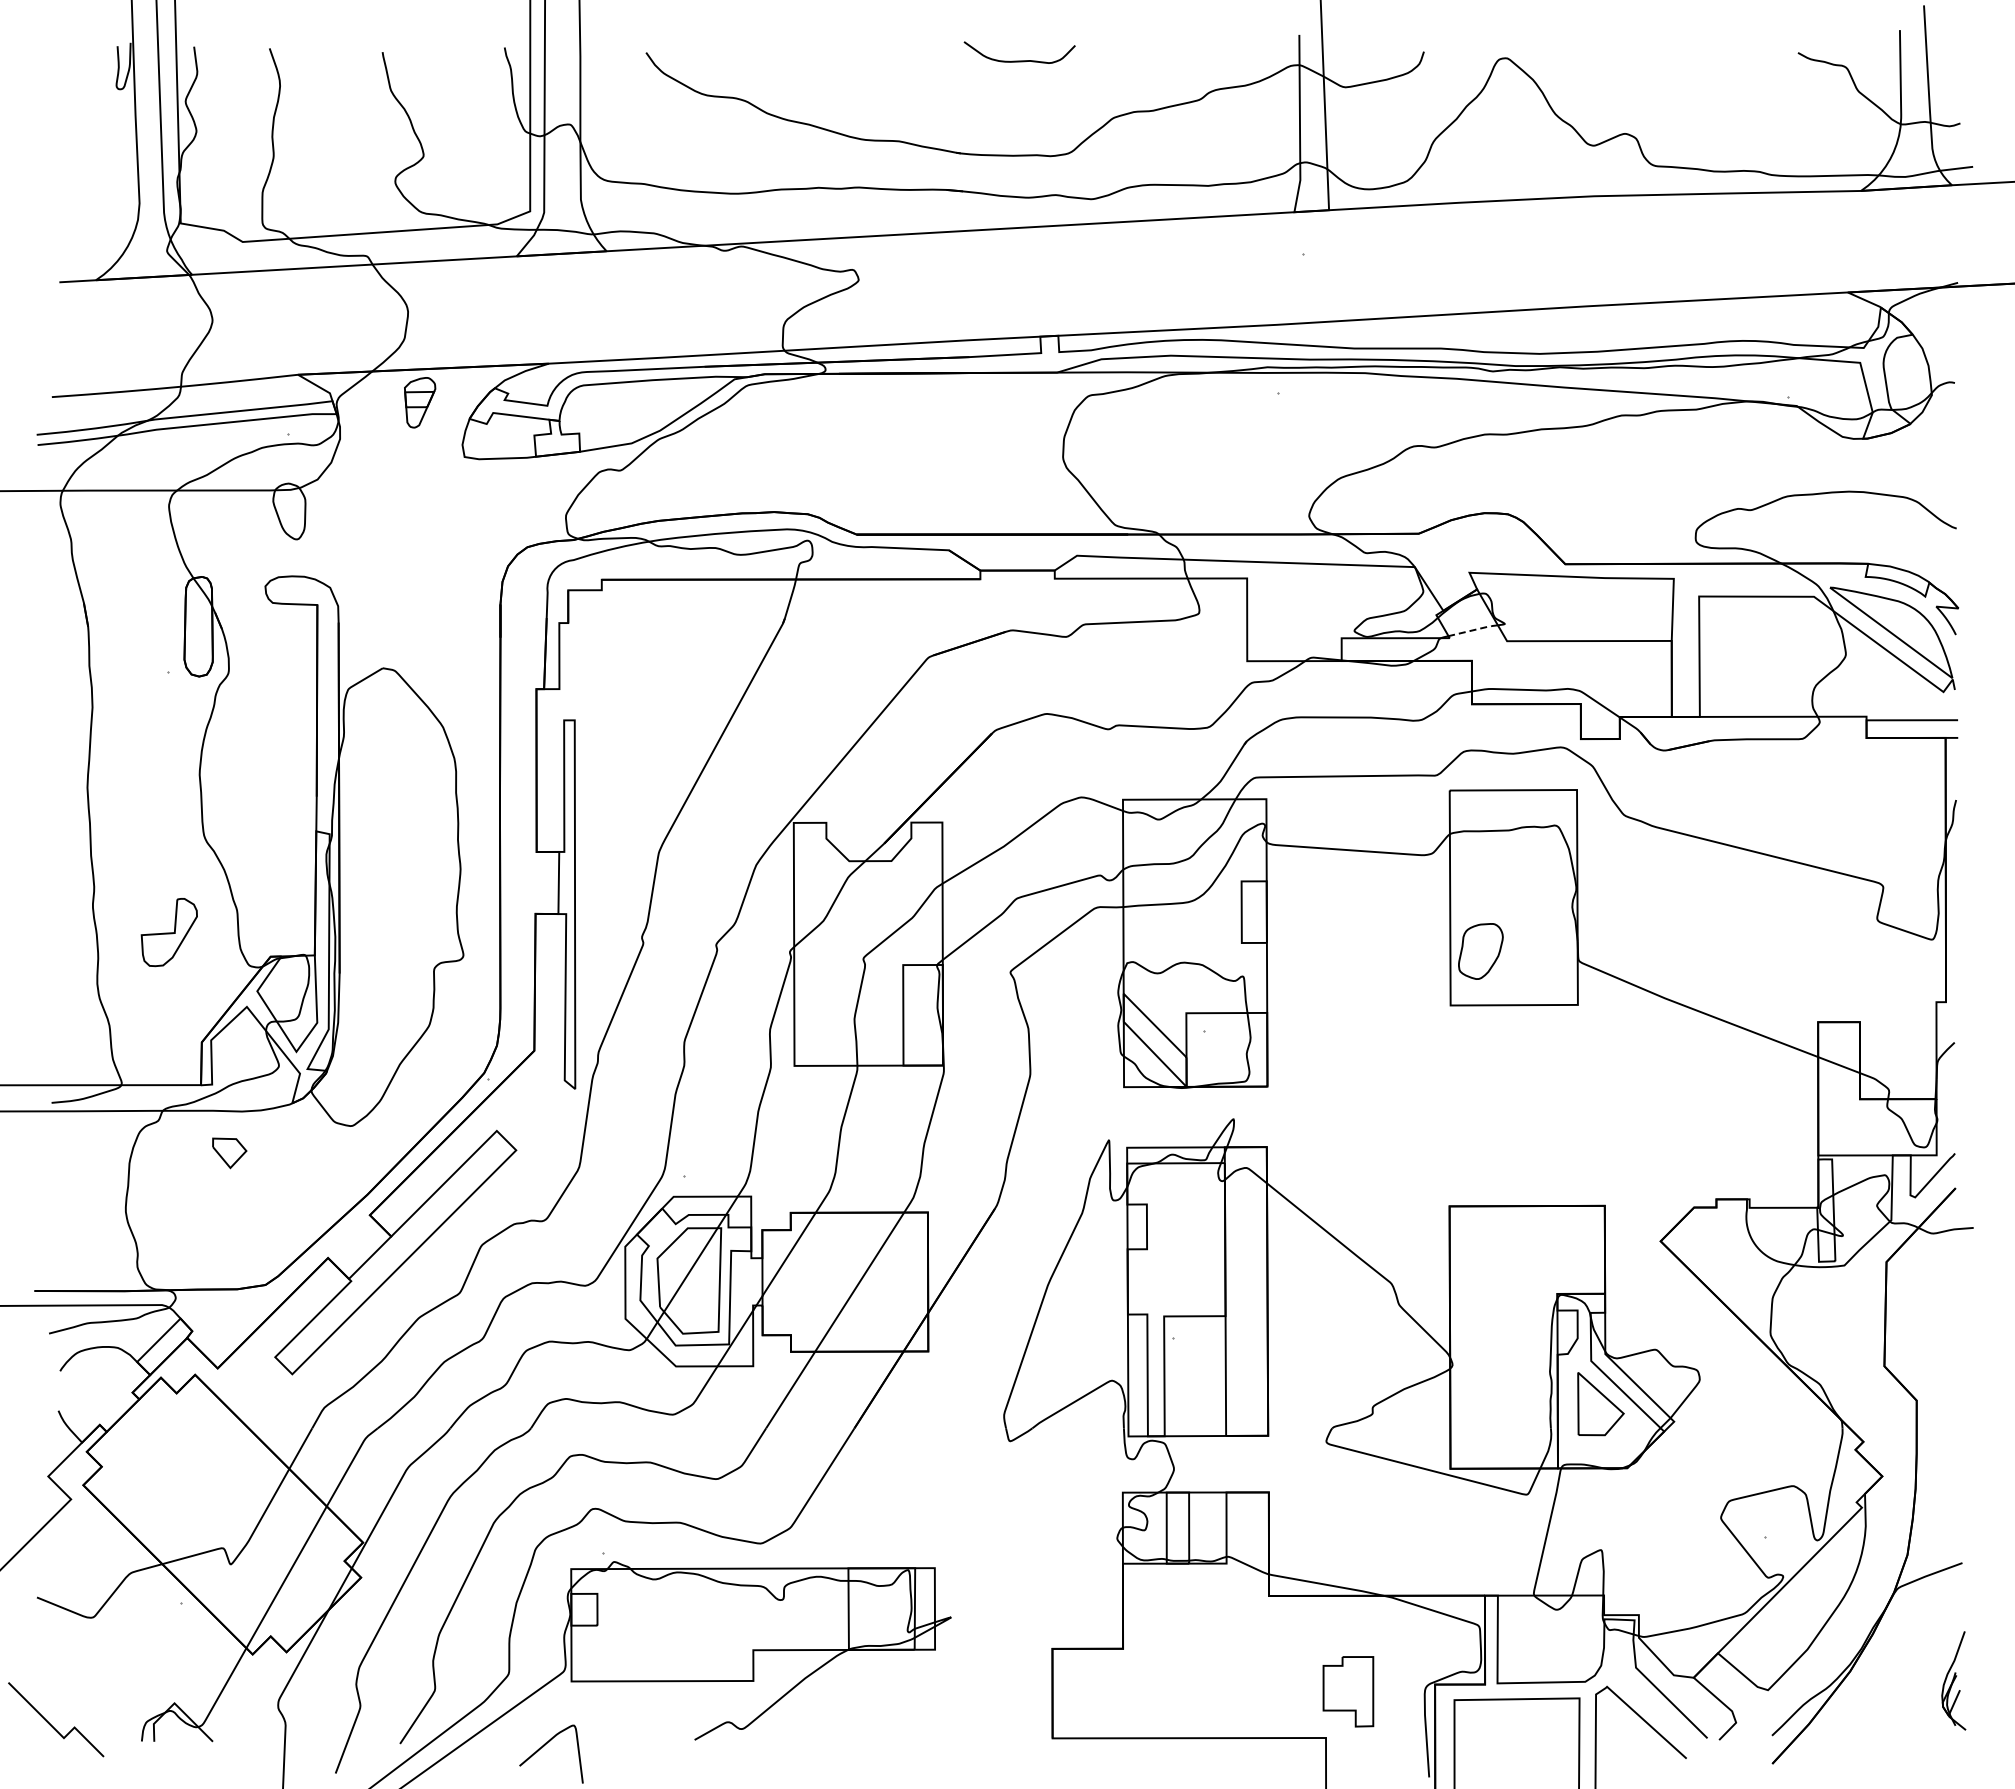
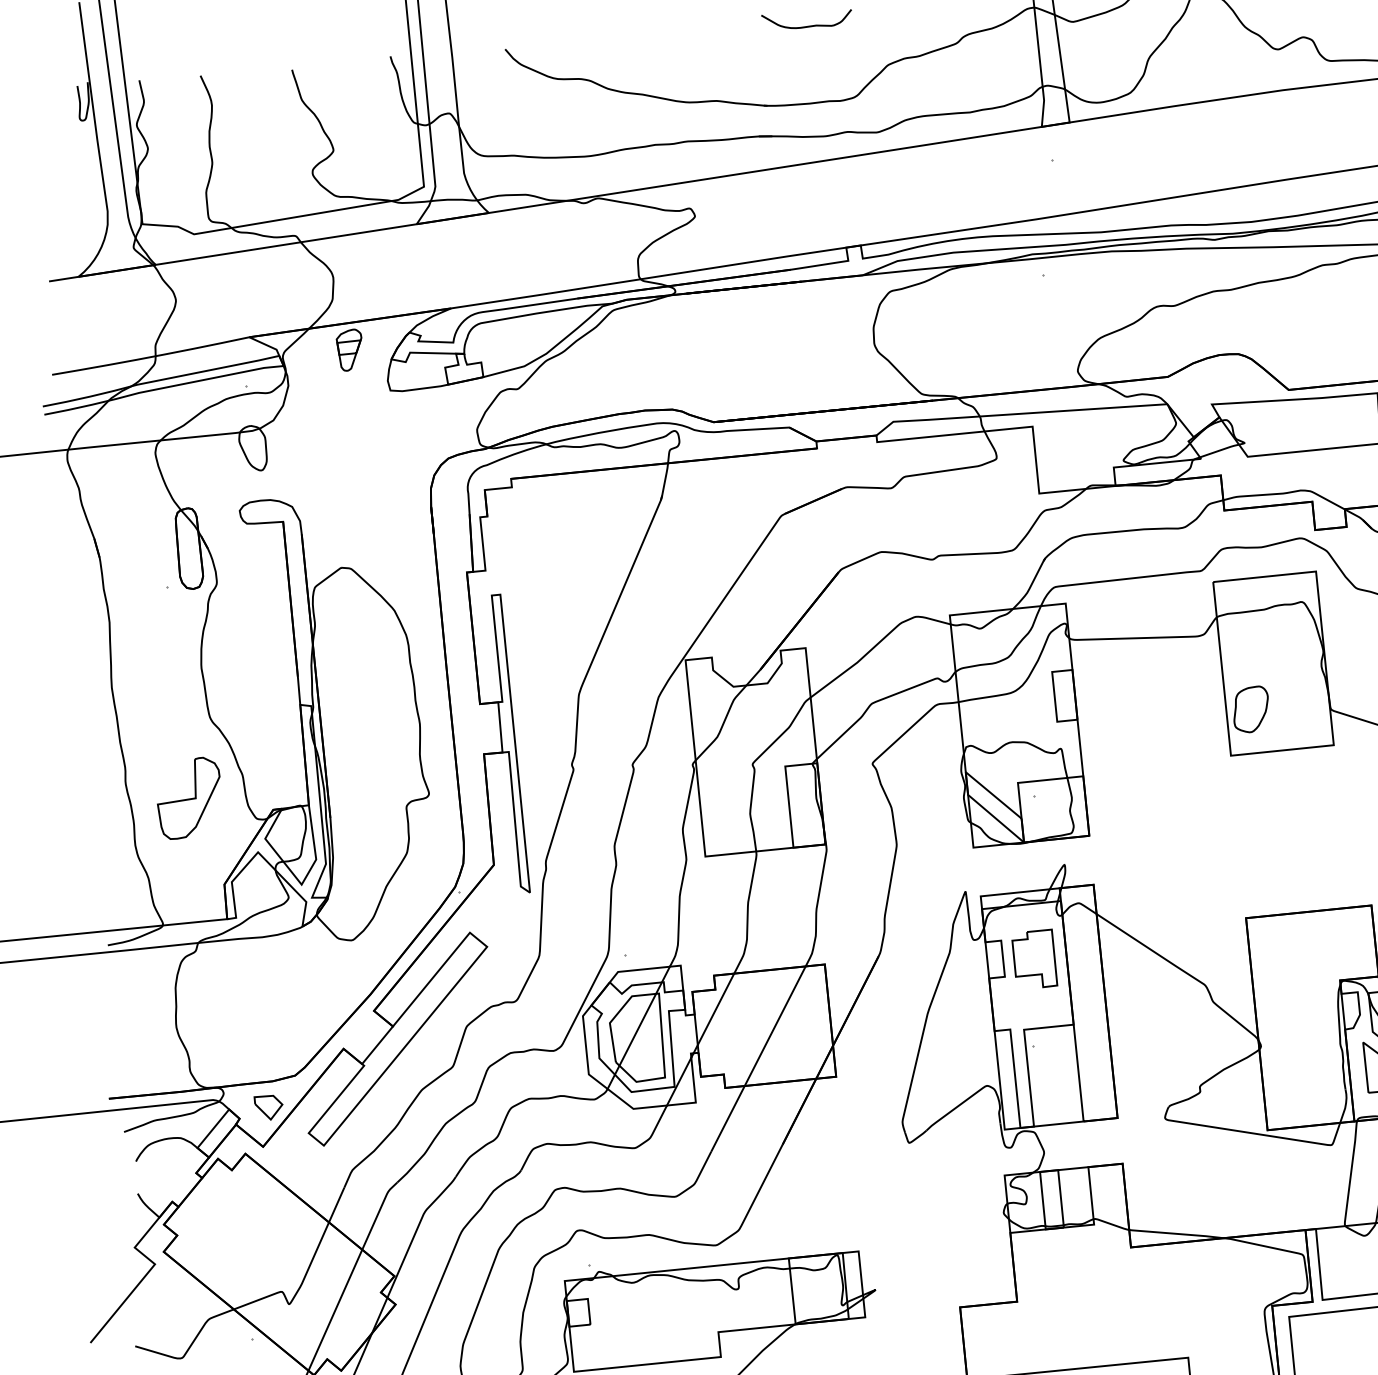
line: (1474, 630) -> (1220, 450), dashed -> solid
part: (169, 932) -> (189, 798), size x1.43
part: (229, 1153) -> (268, 1107), moved
part: (1348, 1691) -> (1034, 959), moved

